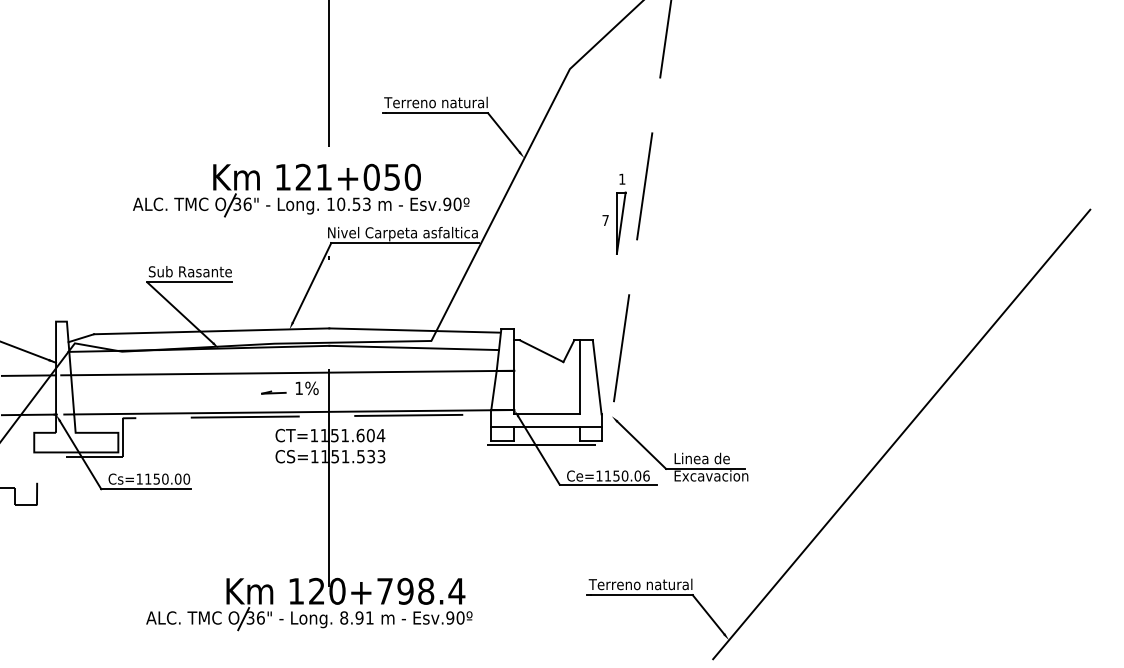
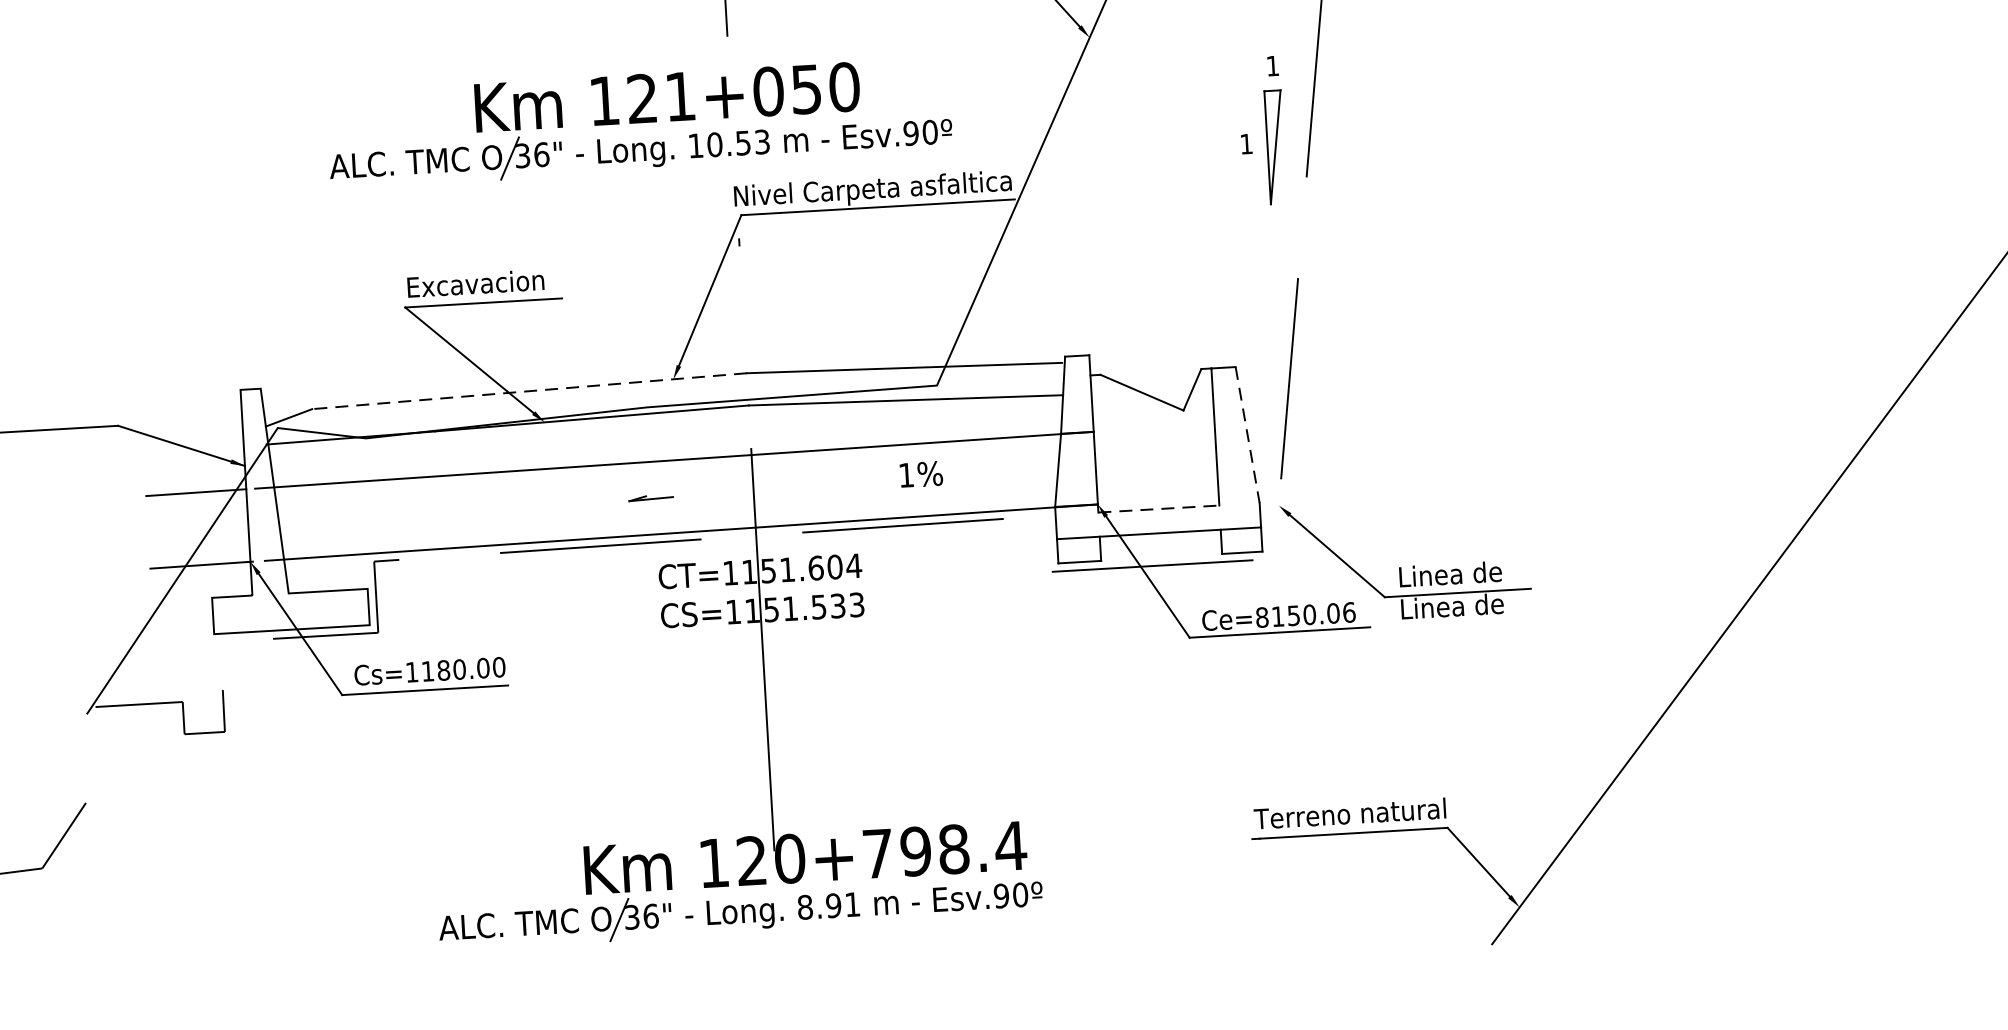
part: (301, 190) -> (639, 123), moved
text: (605, 220) -> (1246, 144), 7 -> 1
text: (189, 271) -> (482, 282), Sub Rasante -> Excavacion
line: (211, 331) -> (529, 391), solid -> dashed
line: (597, 377) -> (1248, 435), solid -> dashed
text: (306, 388) -> (920, 474), moved
line: (547, 414) -> (1159, 509), solid -> dashed
text: (599, 475) -> (1262, 616), Ce=1150.06 -> Ce=8150.06
text: (712, 475) -> (1471, 604), Excavacion -> Linea de
text: (156, 478) -> (443, 669), Cs=1150.00 -> Cs=1180.00

